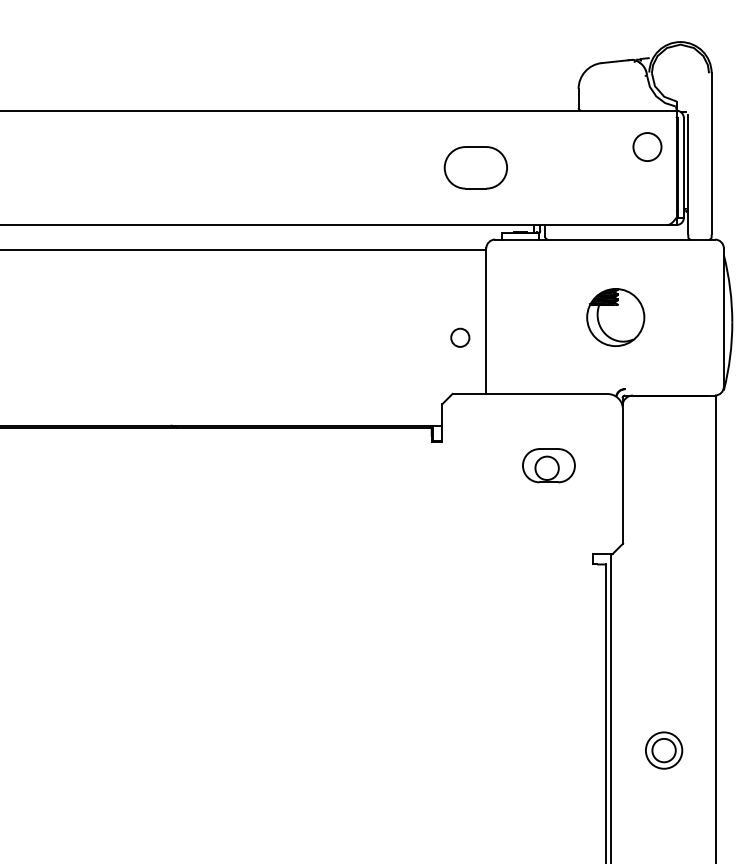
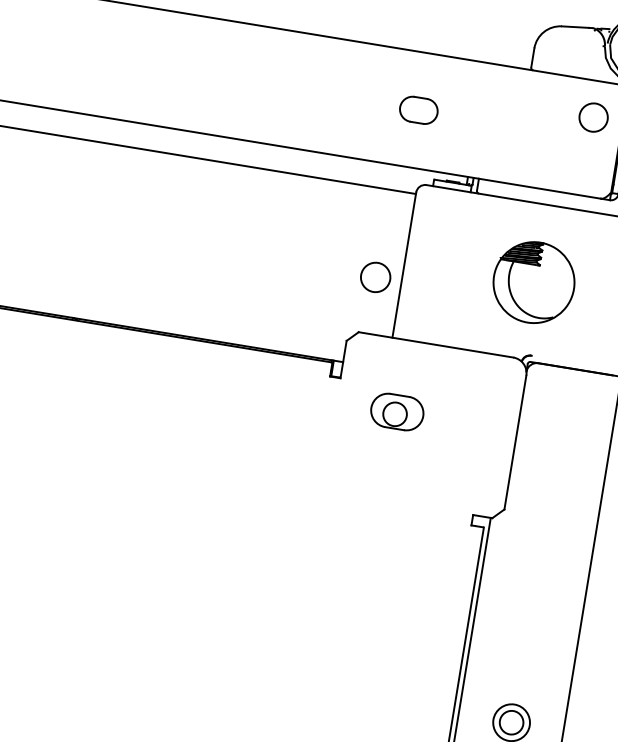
part: (475, 167) -> (418, 109), size x0.6
part: (615, 317) -> (533, 282), size x1.4
circle: (460, 337) -> (375, 277), size x1.6
part: (548, 465) -> (396, 411), moved

